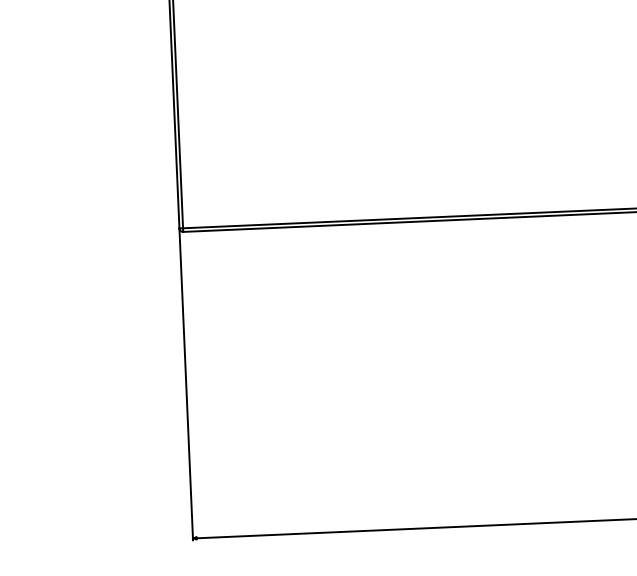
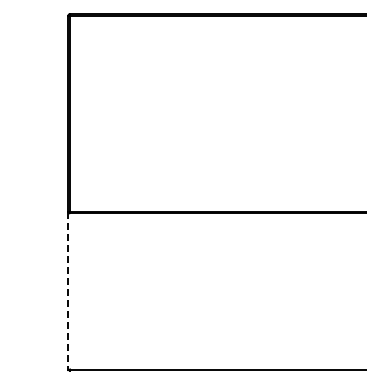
line: (186, 384) -> (68, 291), solid -> dashed

